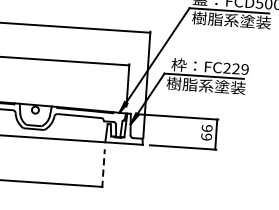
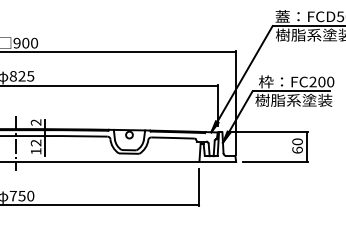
text: (240, 68) -> (326, 81), FC229 -> FC200
text: (207, 128) -> (297, 141), 66 -> 60
line: (103, 168) -> (199, 187), dashed -> solid

